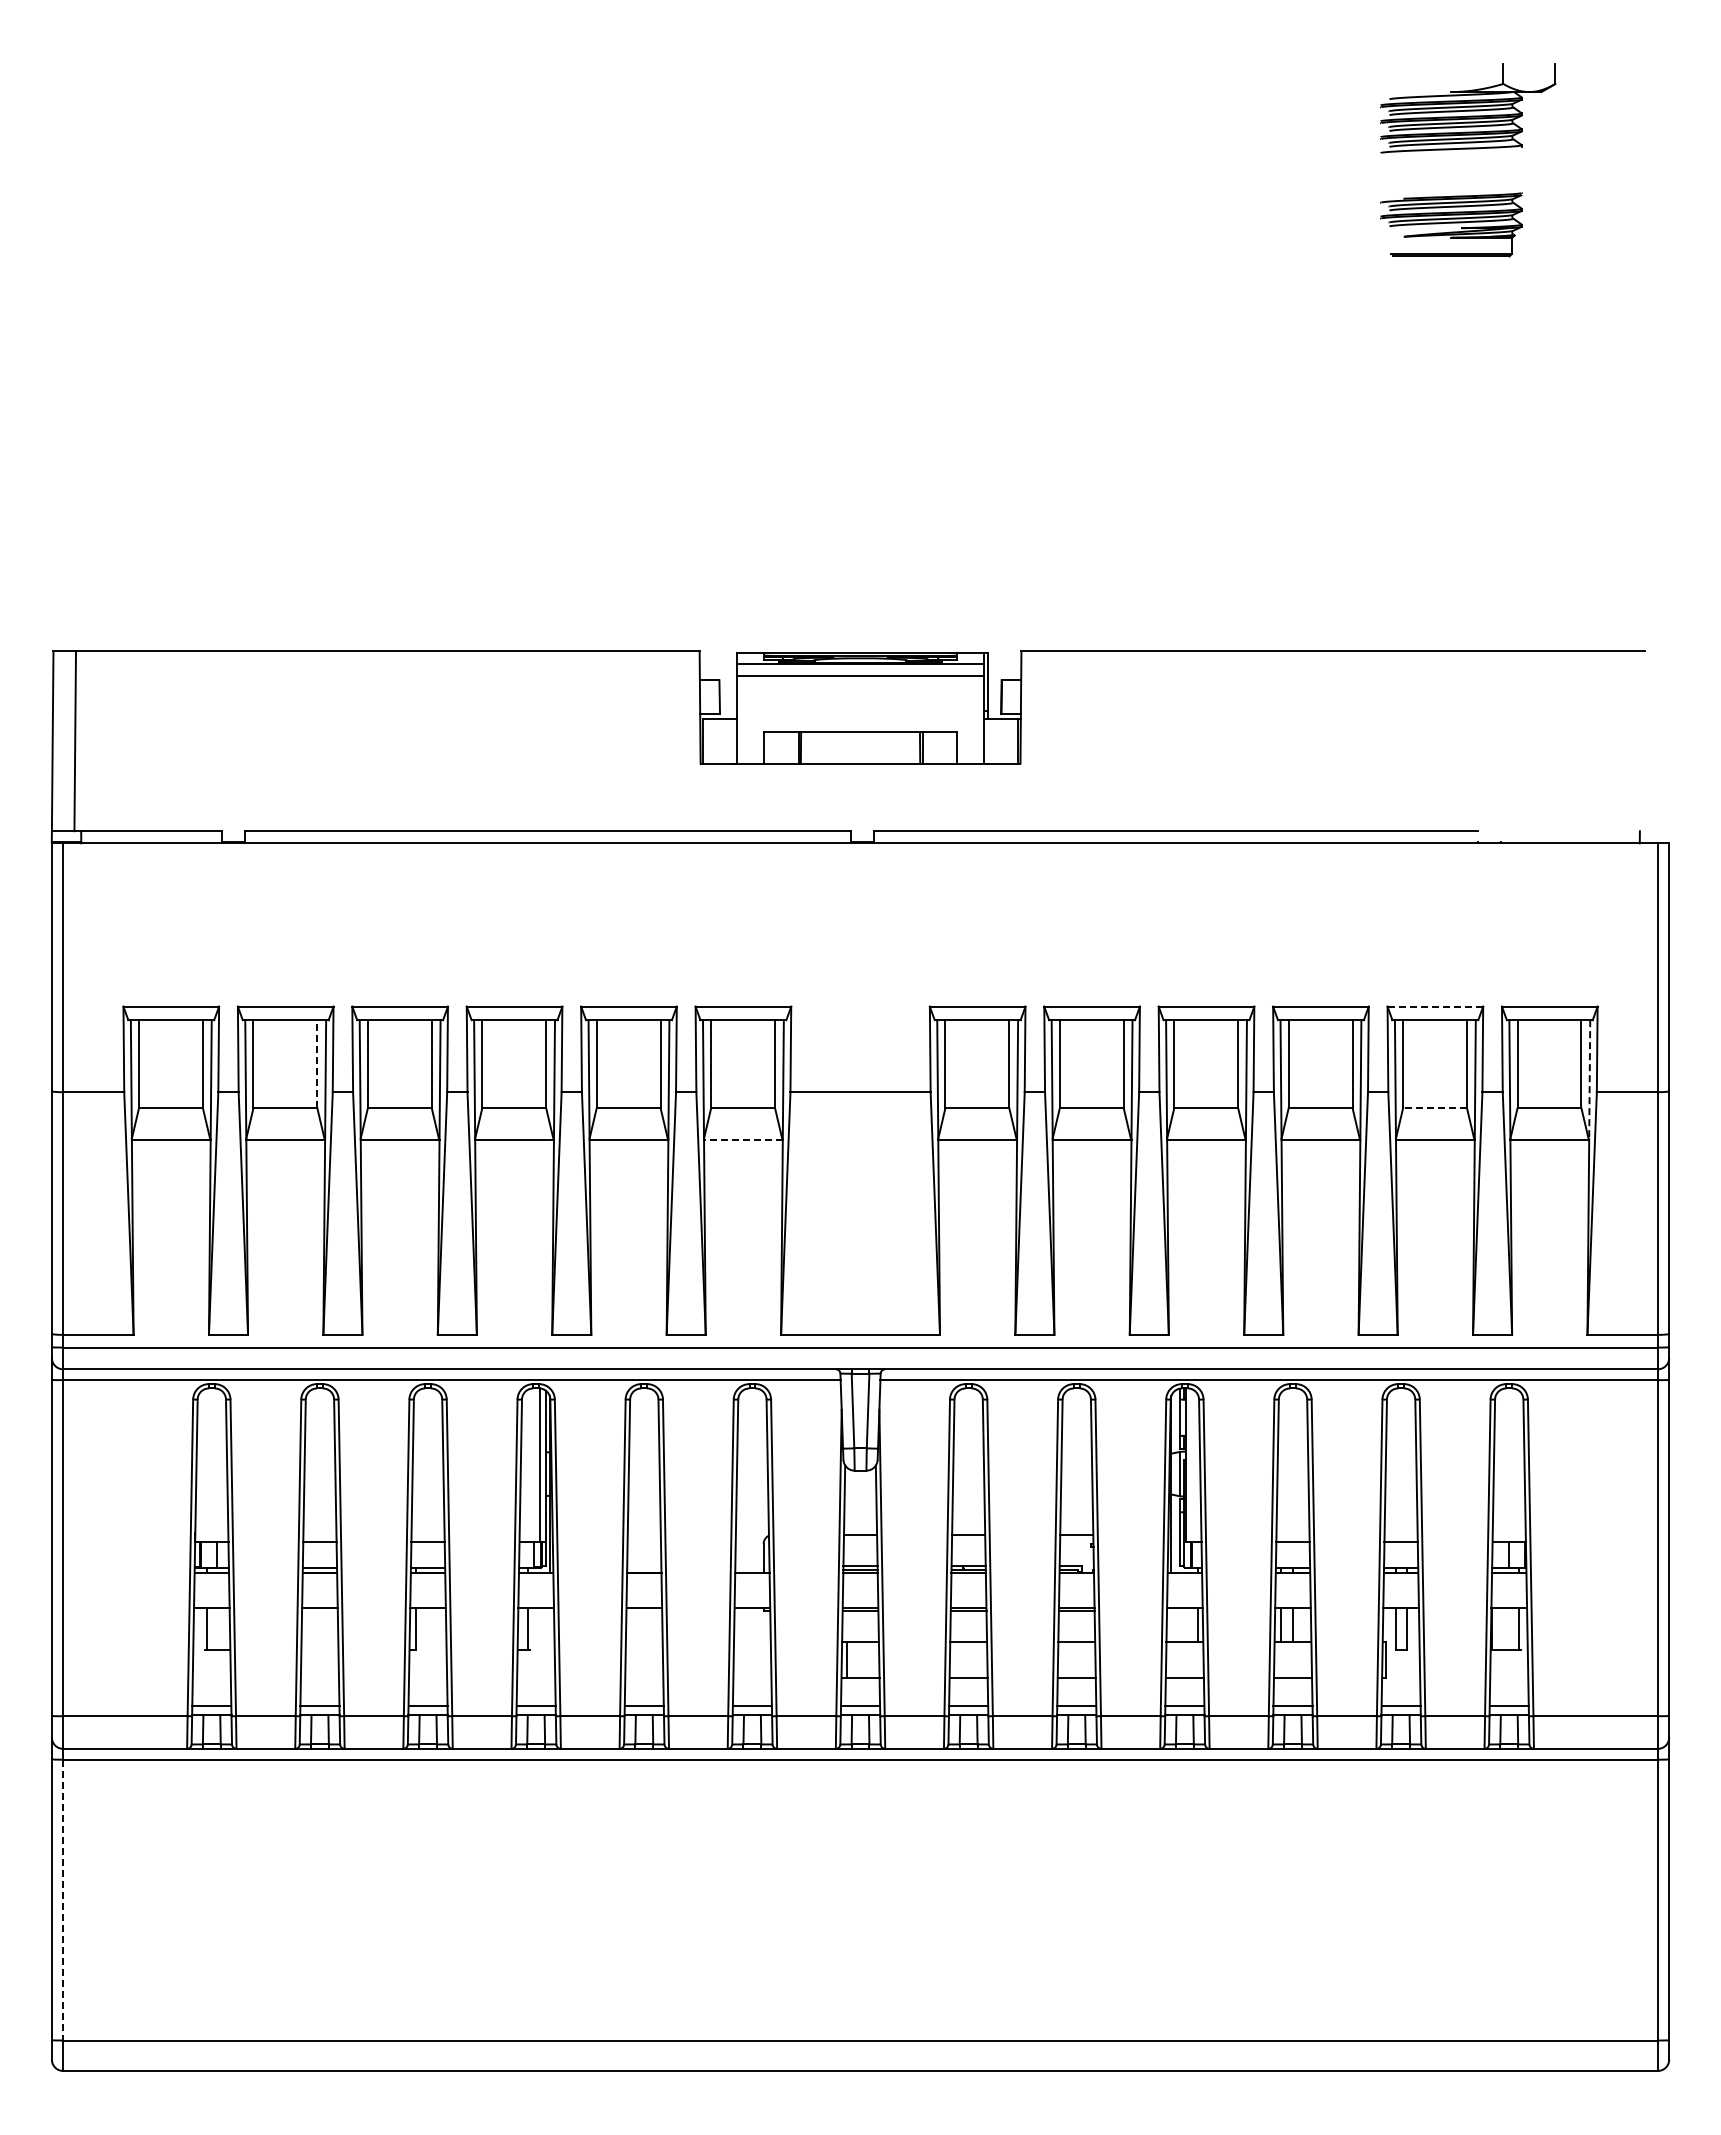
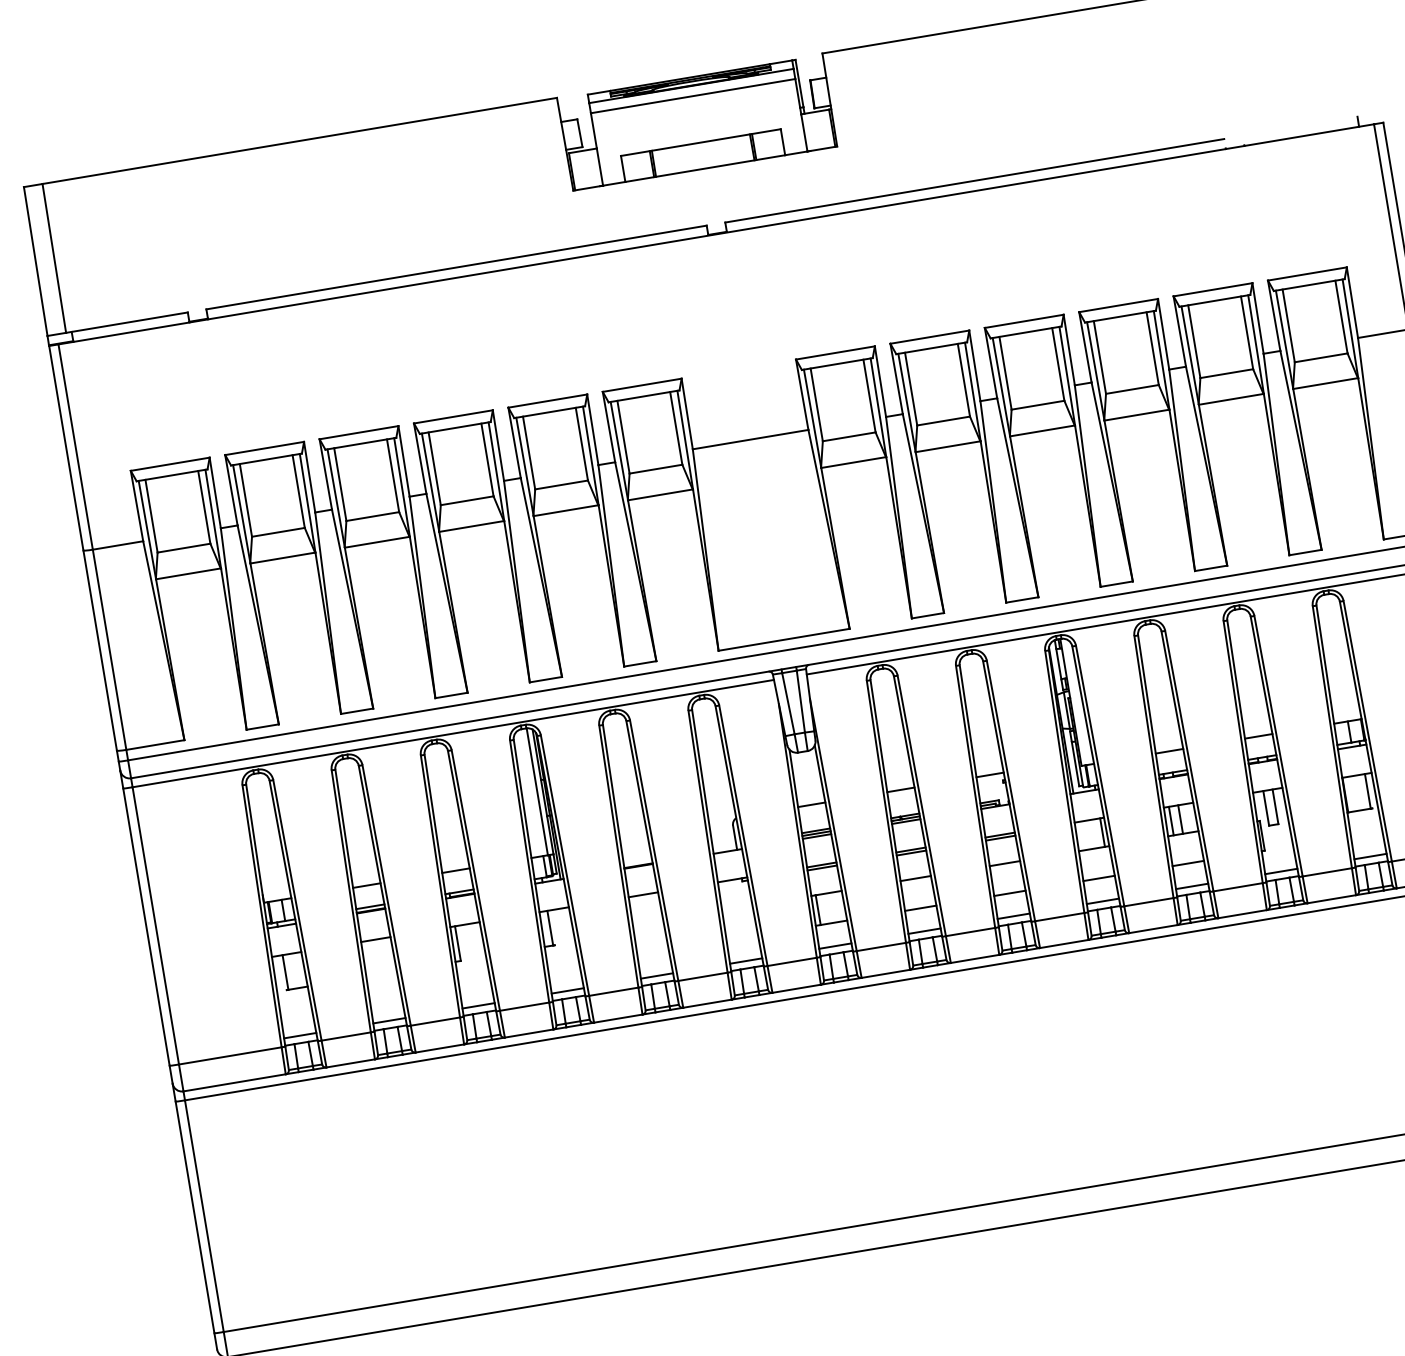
line: (1435, 1006) -> (1213, 289), dashed -> solid
line: (317, 1063) -> (298, 490), dashed -> solid
line: (1589, 1079) -> (1350, 328), dashed -> solid
line: (1435, 1108) -> (1227, 373), dashed -> solid
line: (742, 1139) -> (659, 494), dashed -> solid
line: (63, 1900) -> (204, 1216), dashed -> solid

